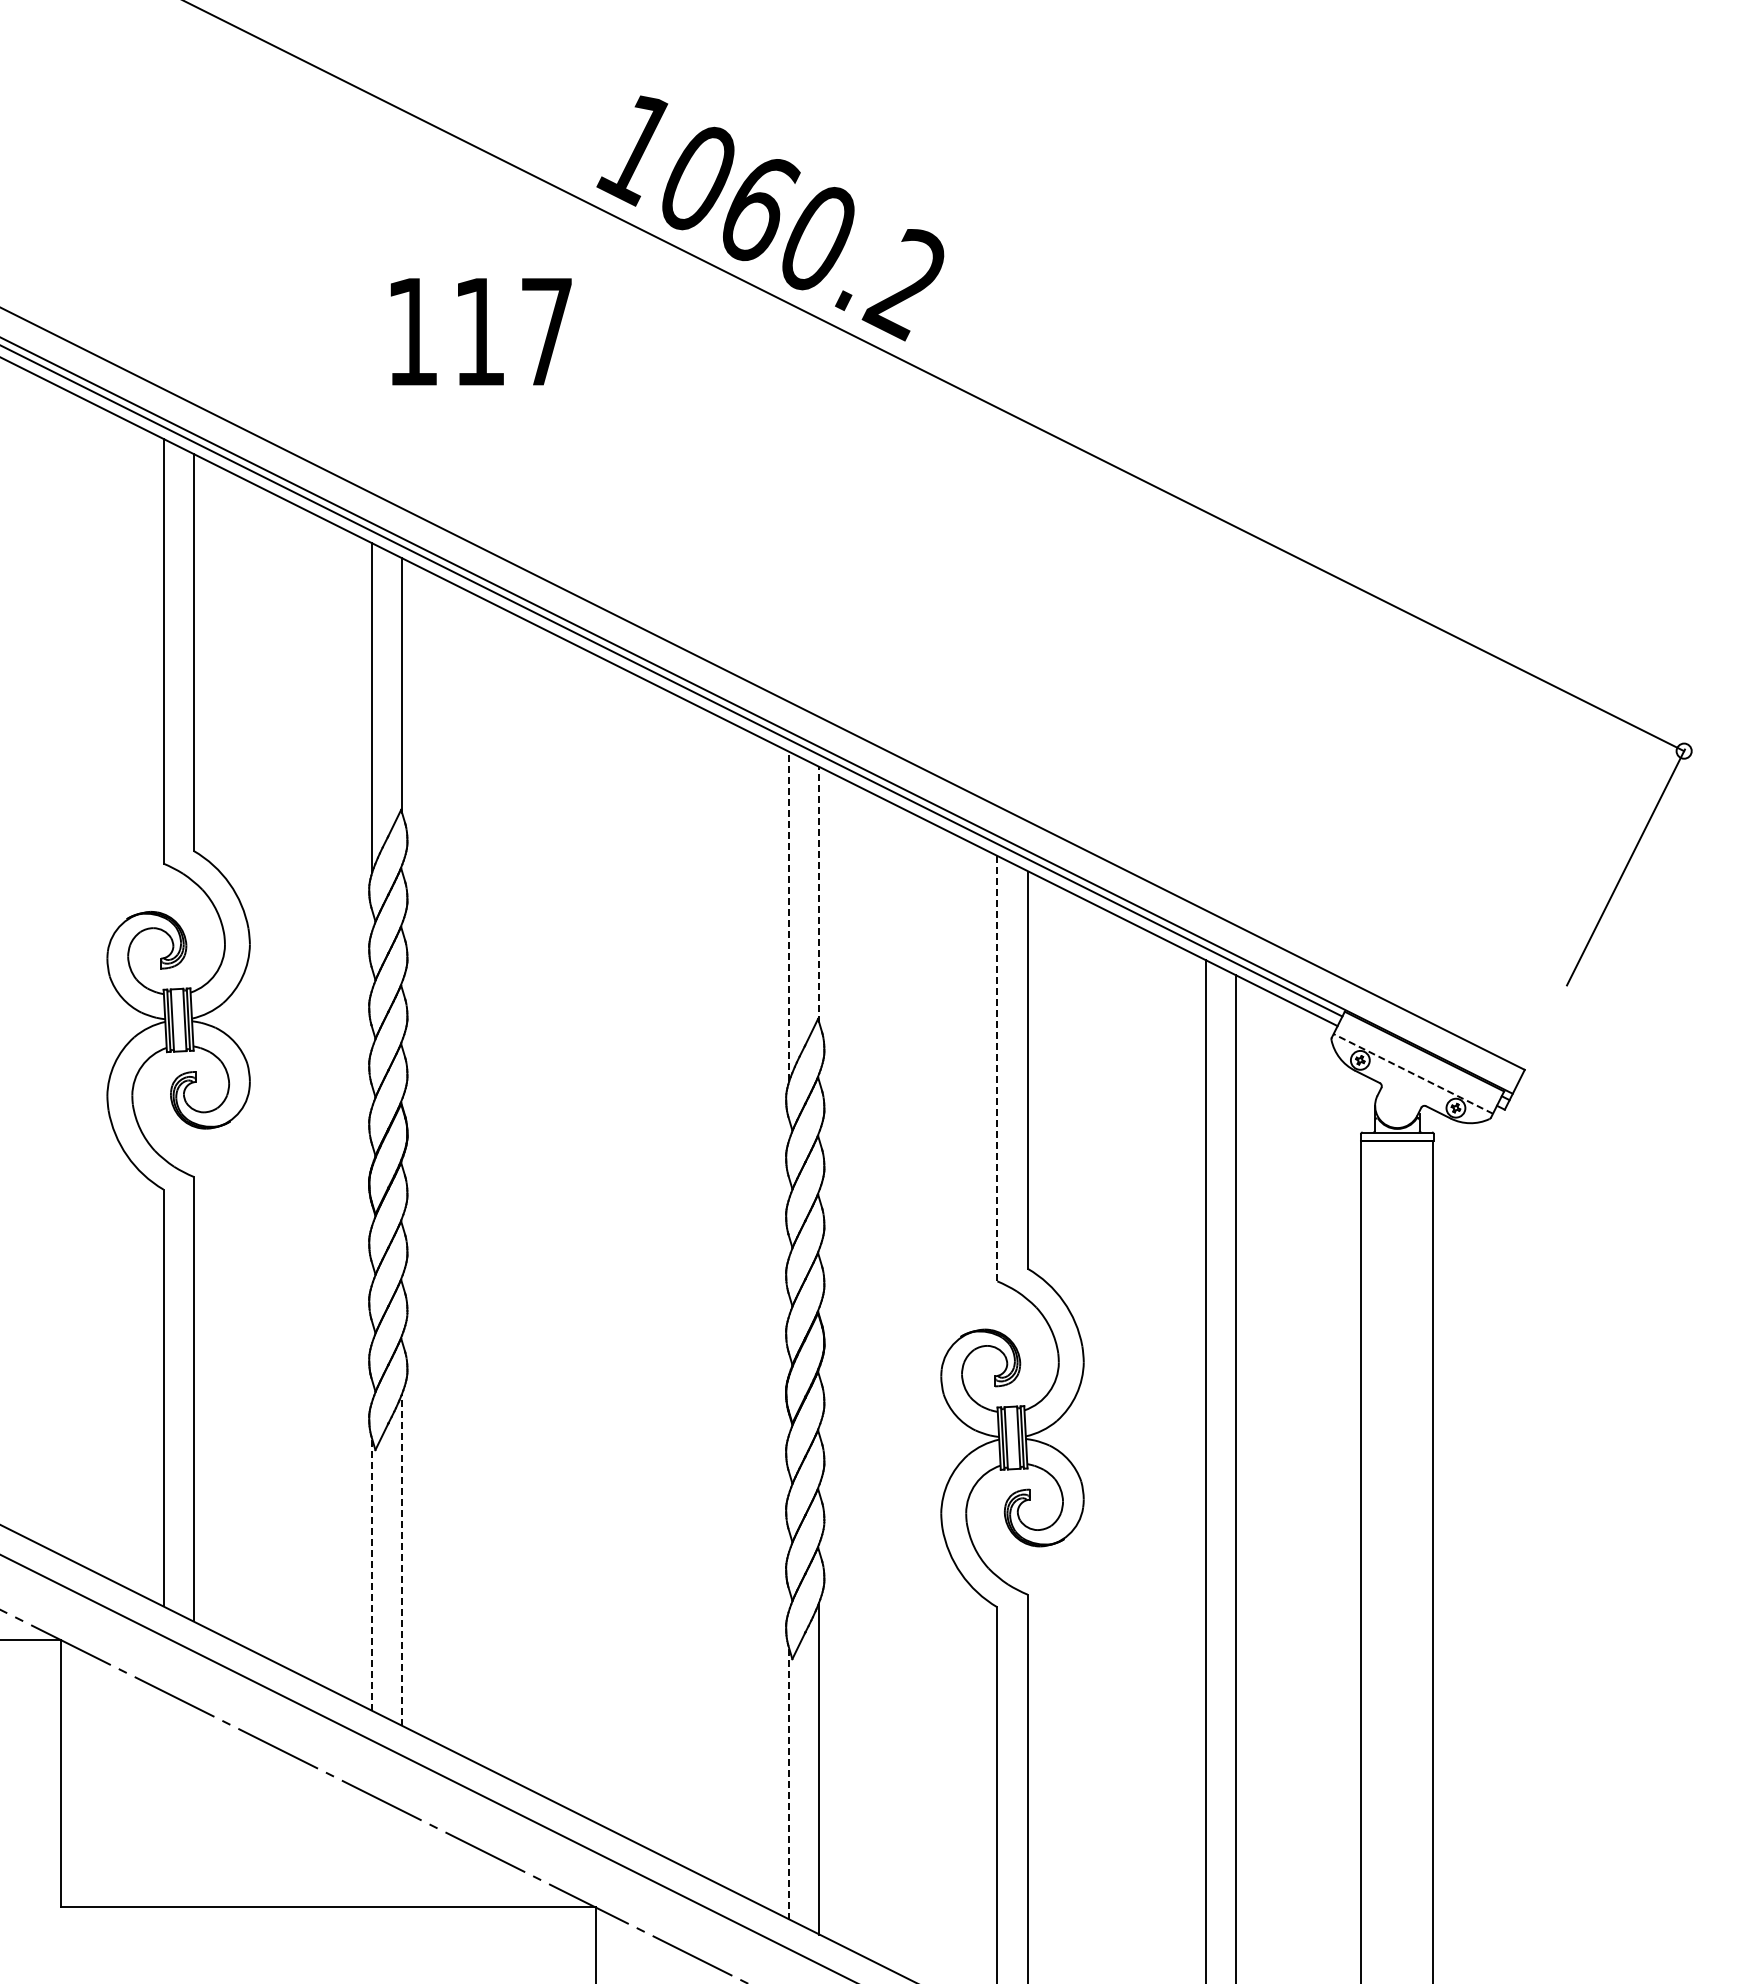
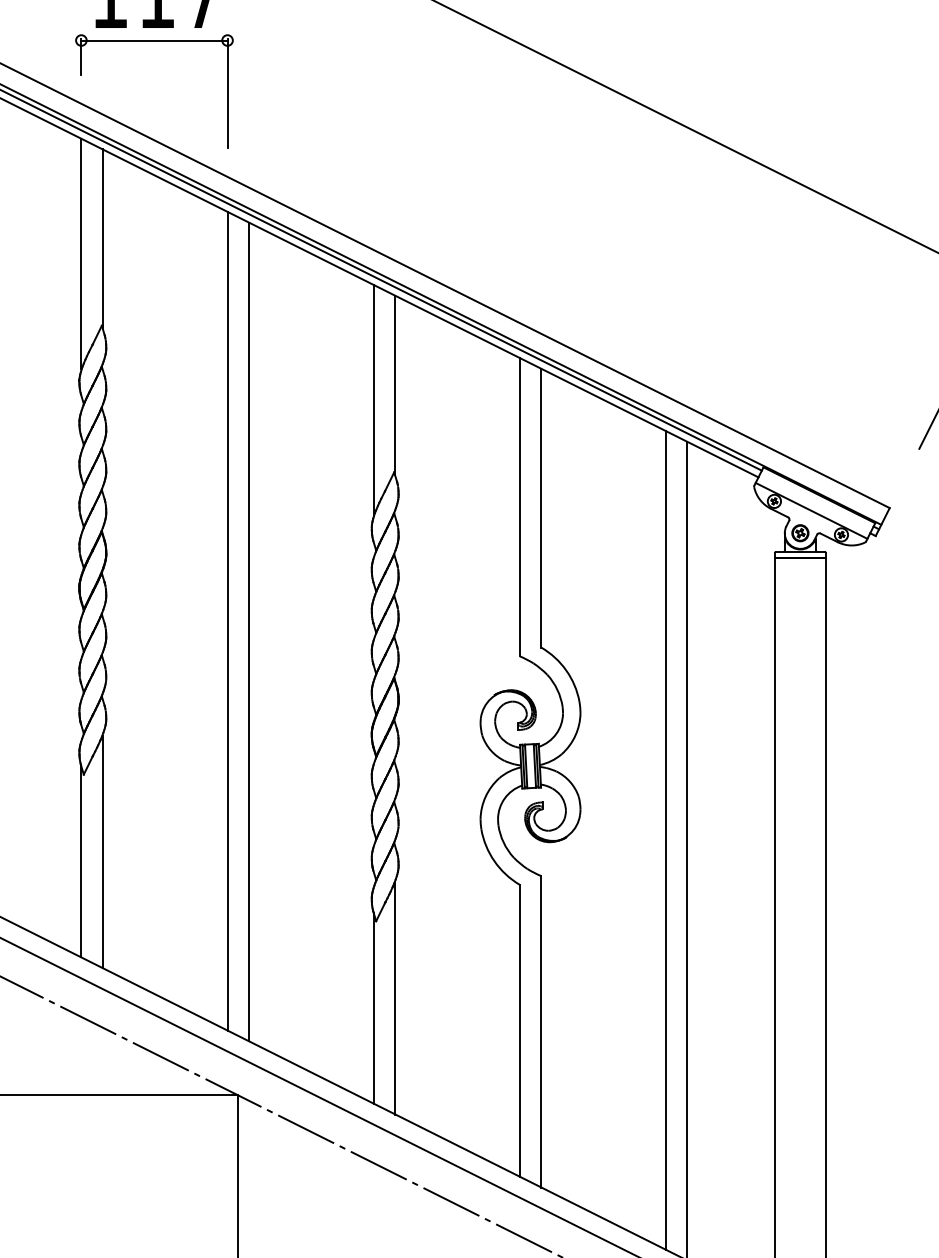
part: (475, 403) -> (153, 40), added
line: (819, 894) -> (395, 385), dashed -> solid
line: (788, 916) -> (373, 400), dashed -> solid
line: (997, 1068) -> (520, 507), dashed -> solid
line: (1412, 1073) -> (811, 510), dashed -> solid
part: (1396, 1105) -> (799, 533), added
line: (580, 1231) -> (227, 621), added
line: (610, 1246) -> (248, 631), added
line: (402, 1559) -> (102, 851), dashed -> solid
line: (371, 1573) -> (81, 861), dashed -> solid
line: (788, 1783) -> (373, 1008), dashed -> solid

